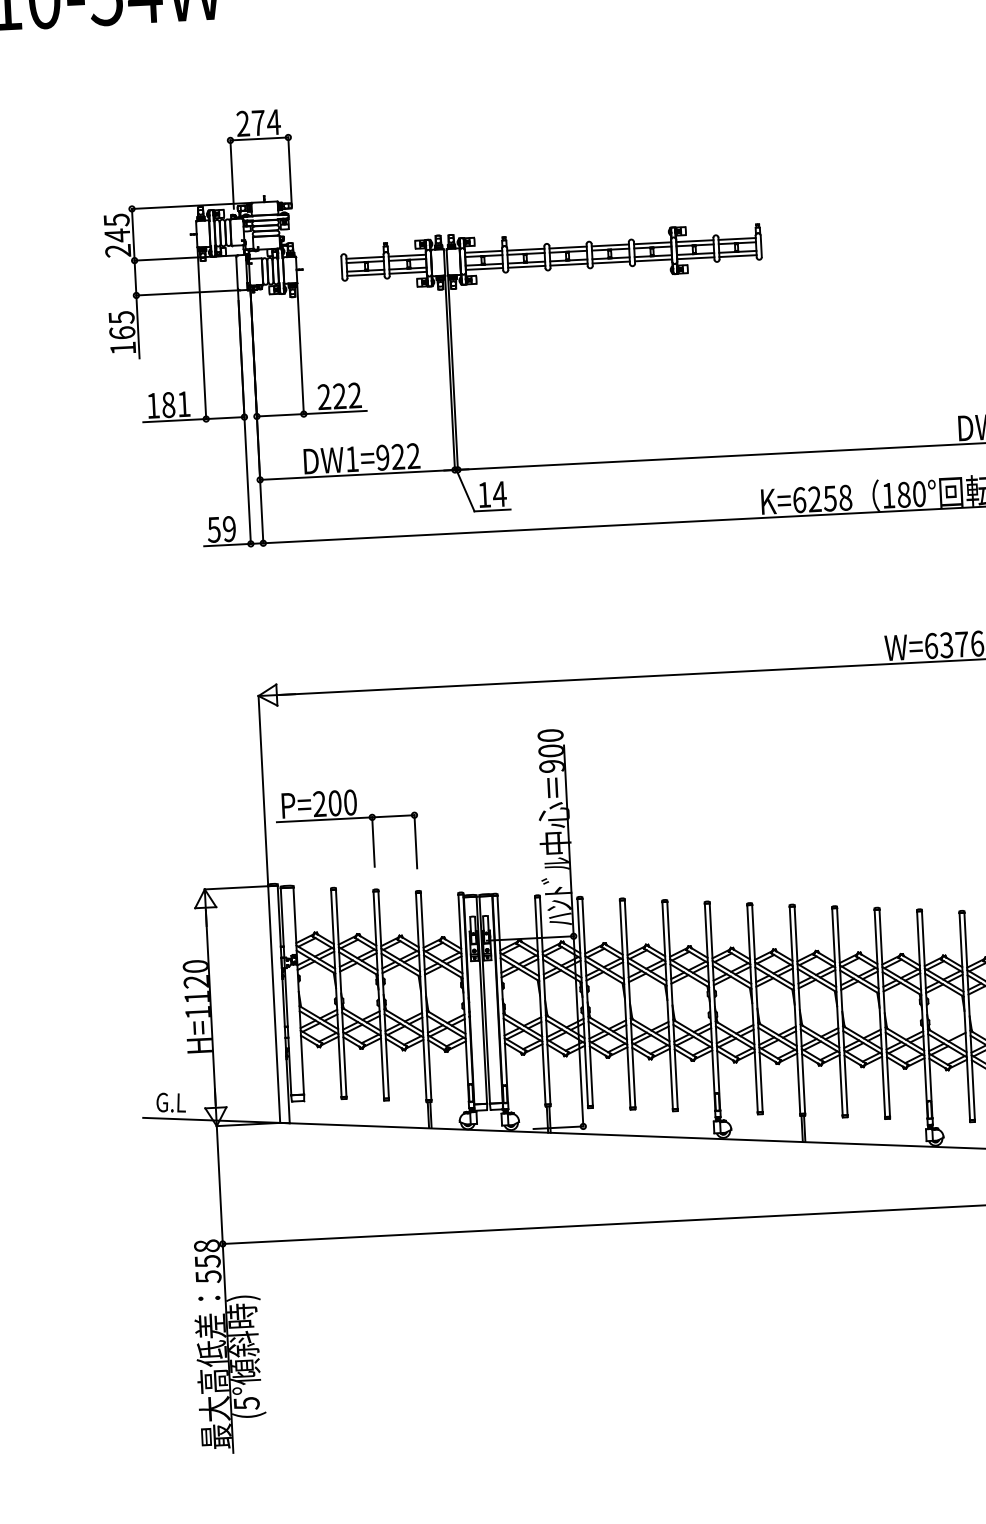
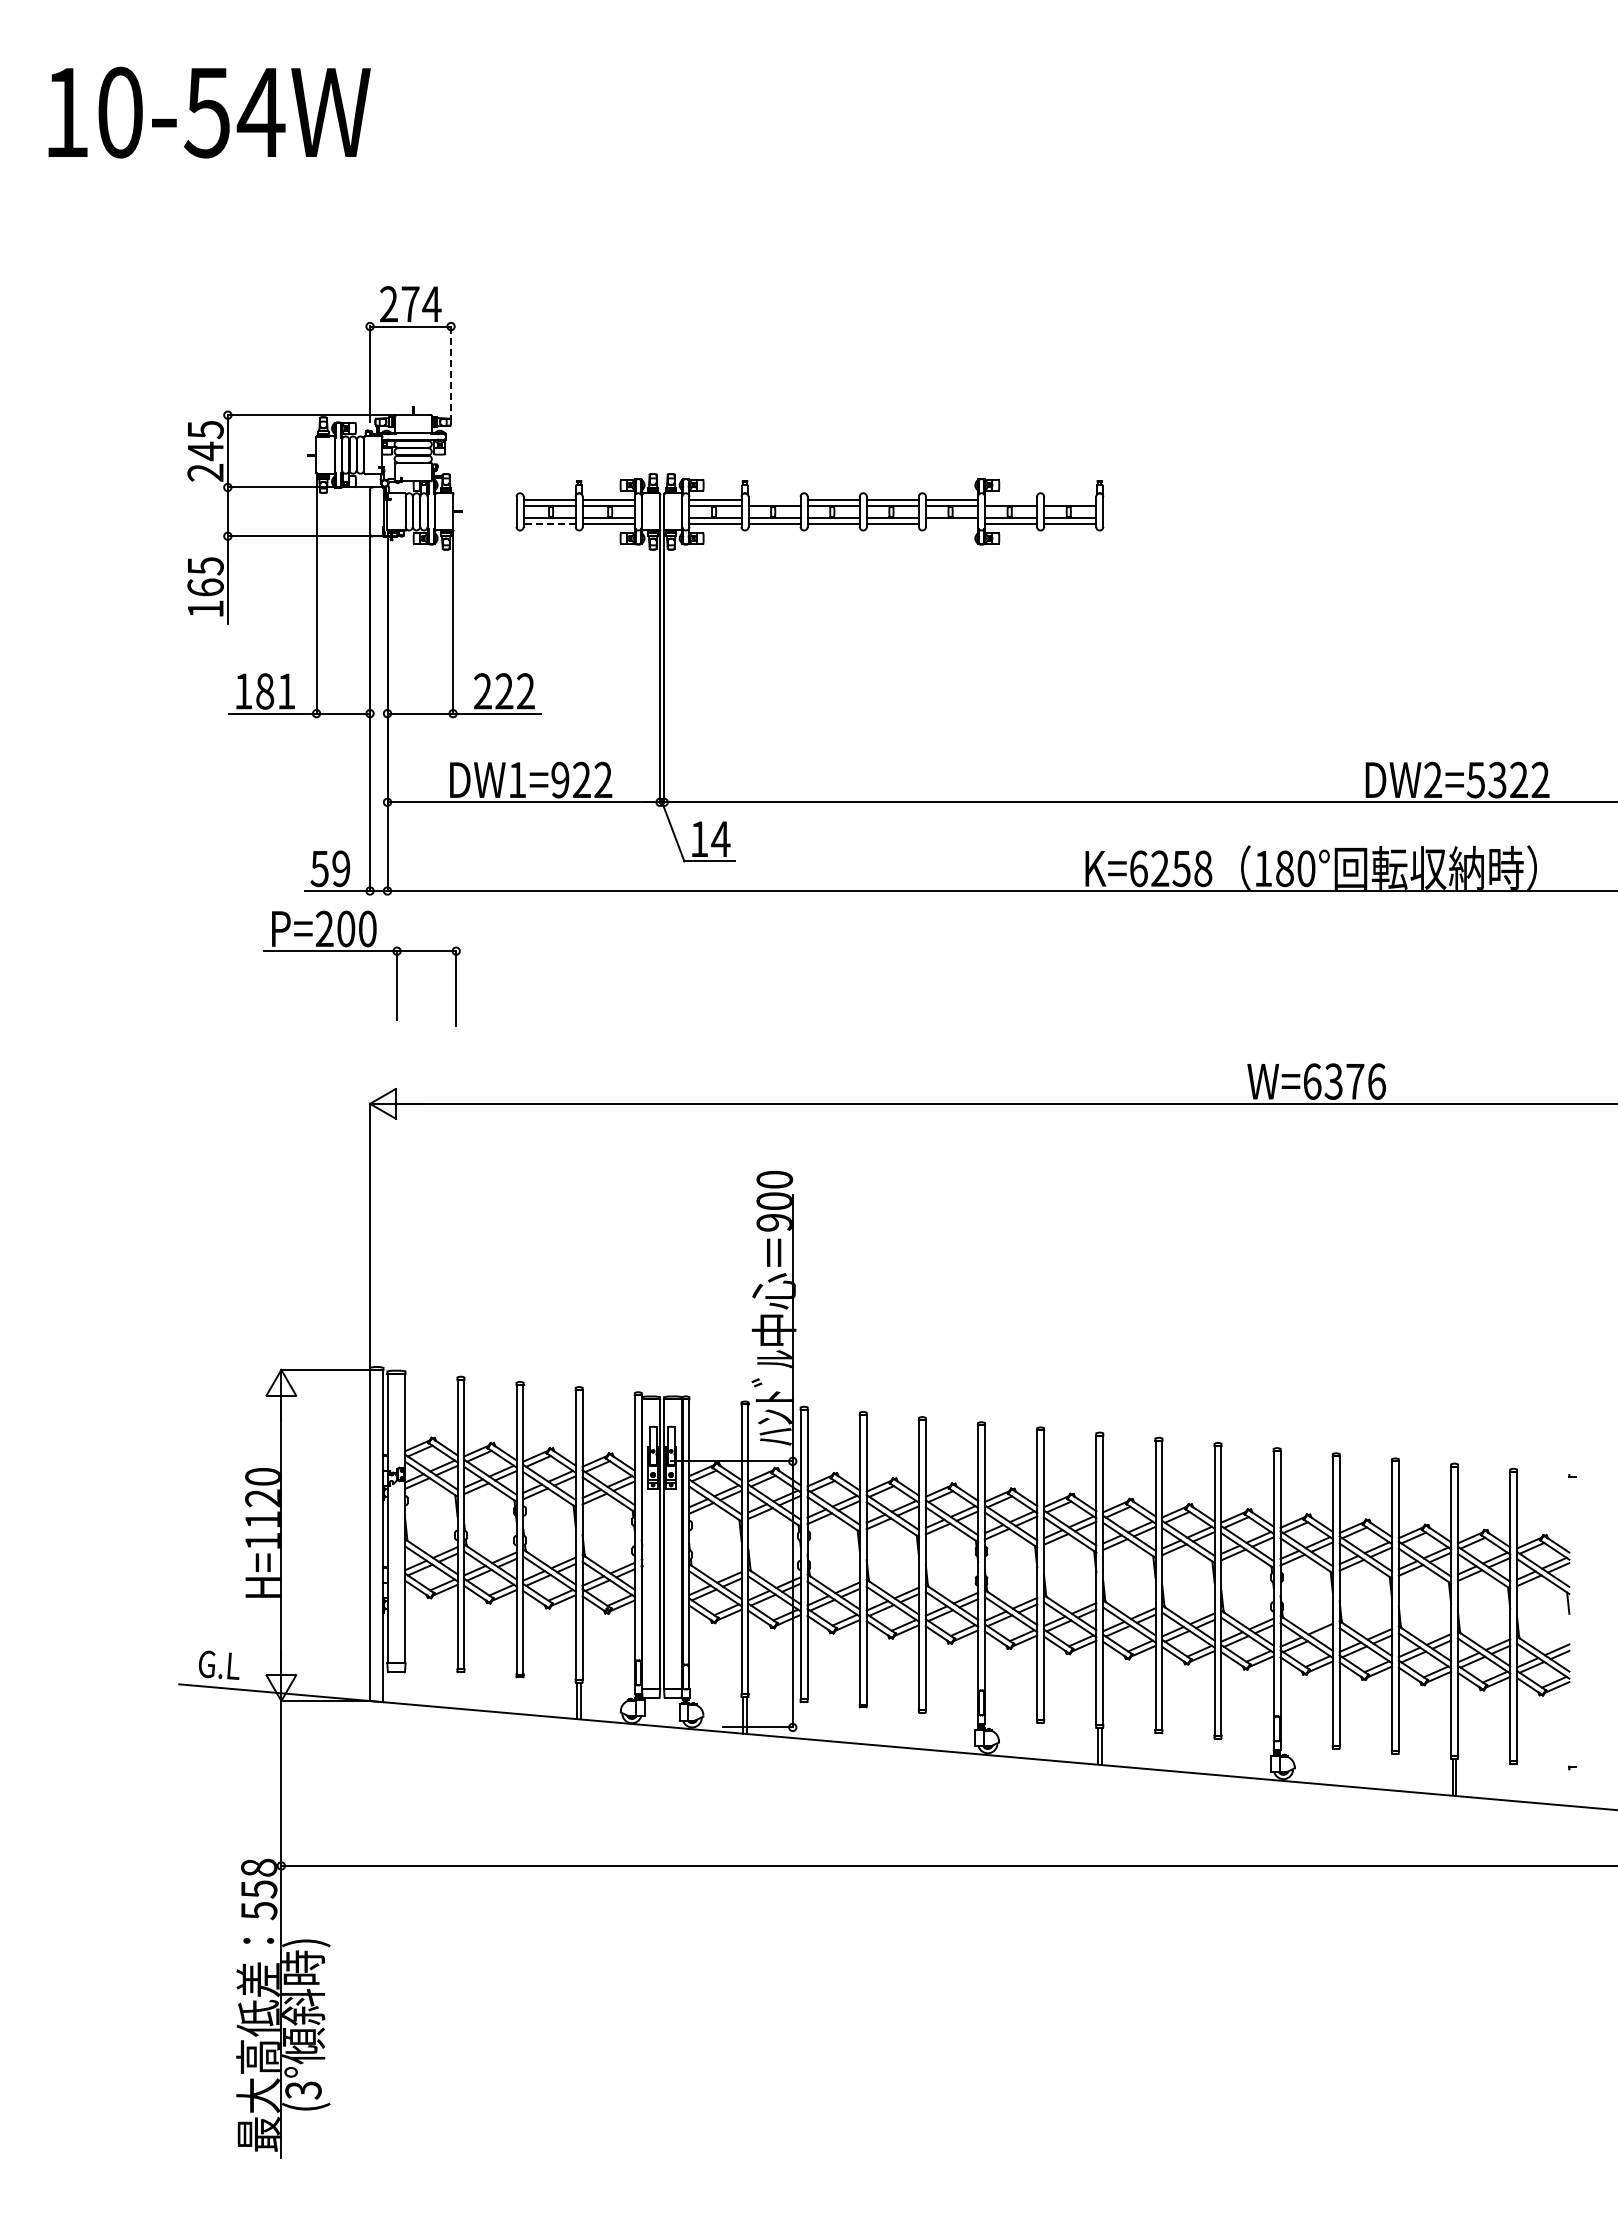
line: (290, 171) -> (451, 374), solid -> dashed
line: (737, 238) -> (1070, 499), removed
line: (695, 240) -> (1011, 499), removed
line: (525, 249) -> (774, 499), removed
line: (653, 260) -> (951, 523), removed
line: (365, 274) -> (549, 523), solid -> dashed
part: (346, 818) -> (361, 951), moved
text: (246, 1403) -> (302, 2090), (5° -> (3°

